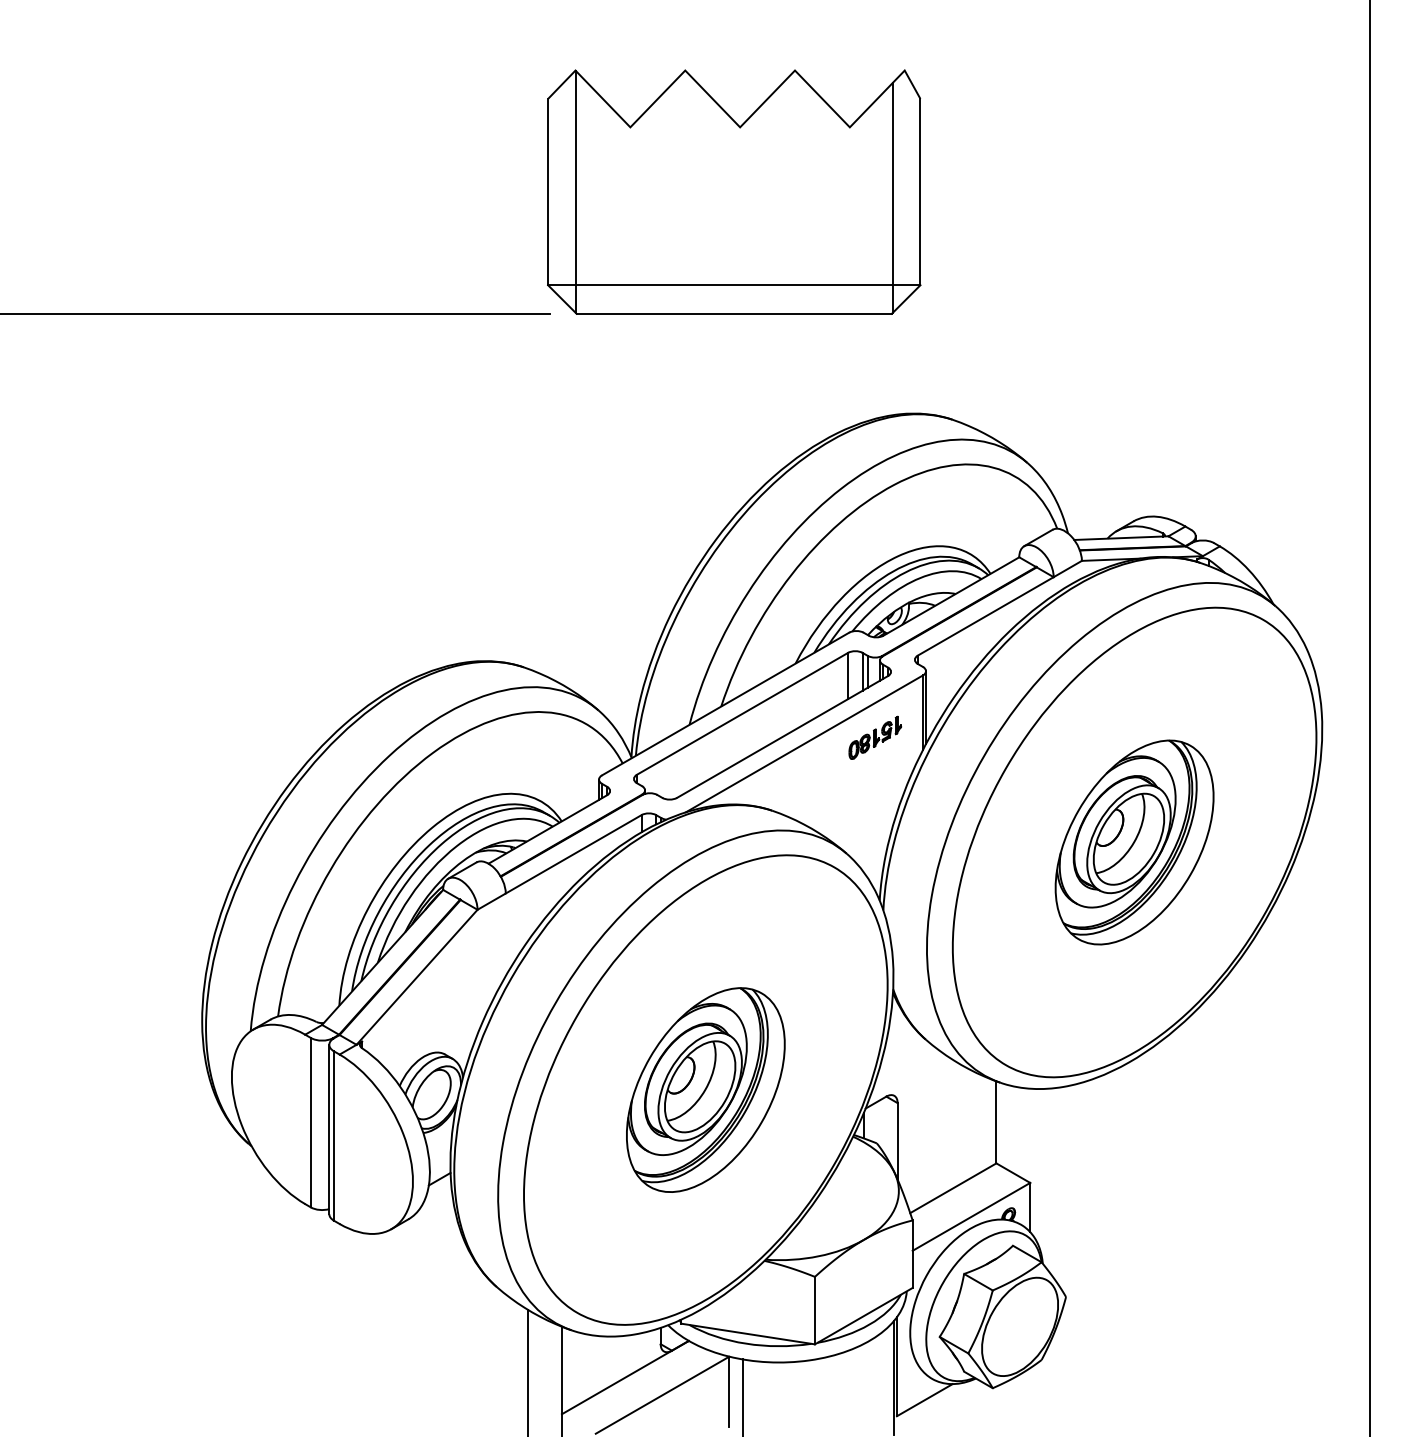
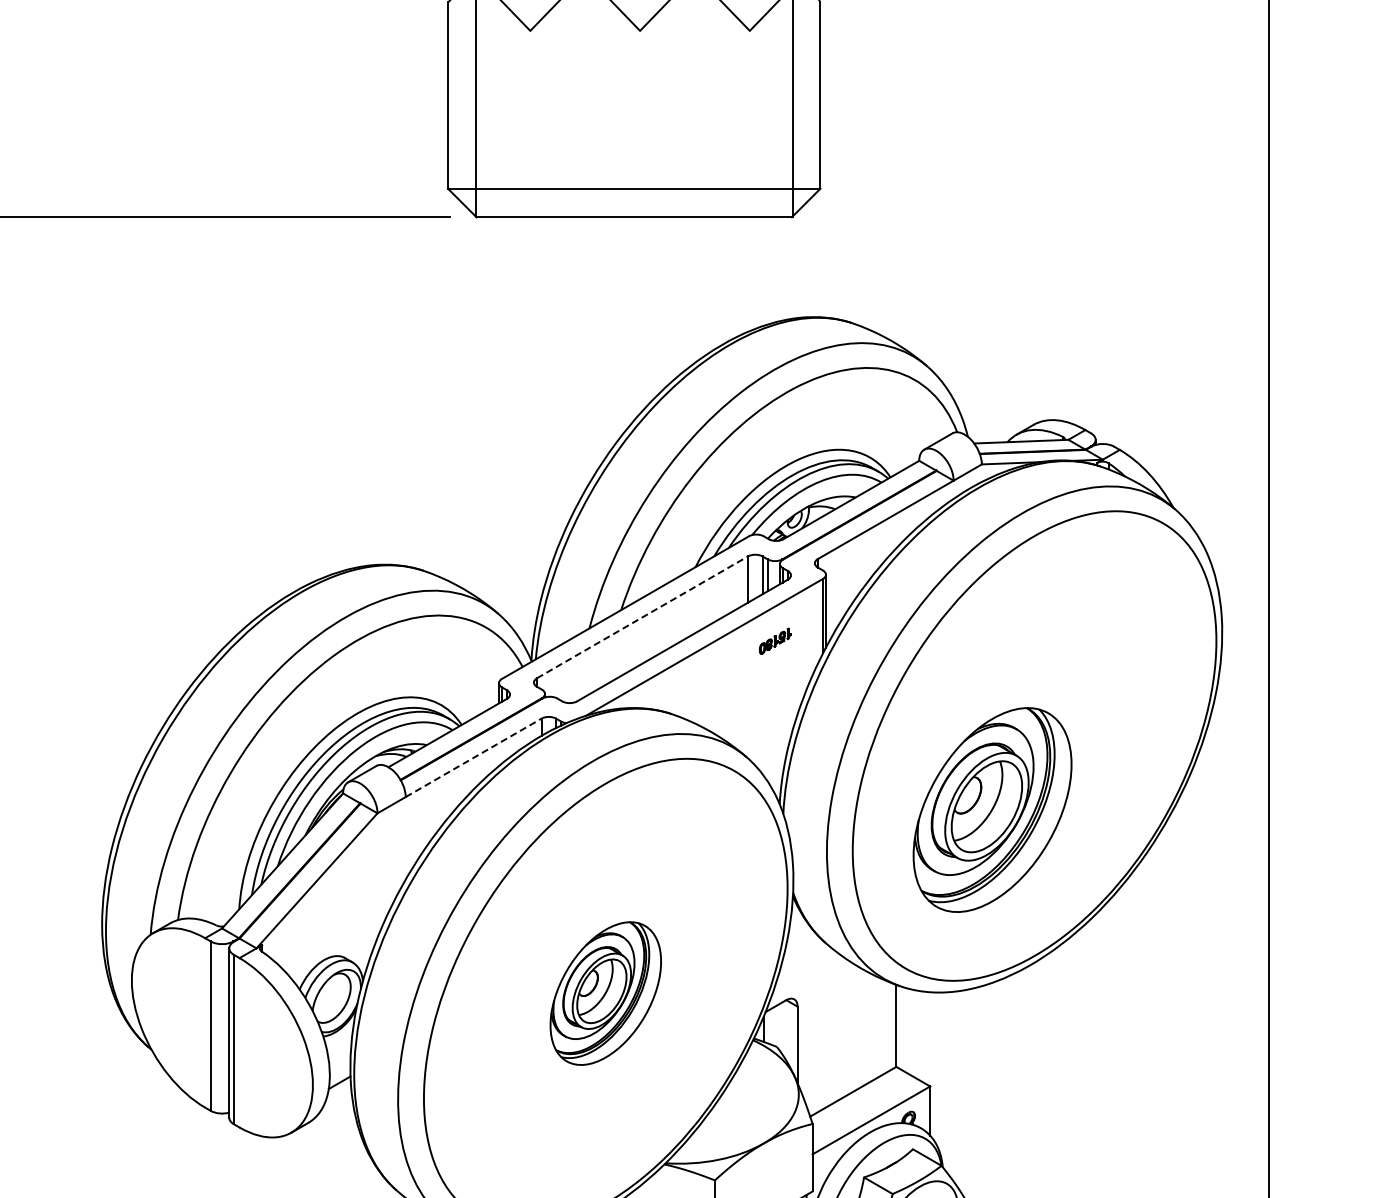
line: (742, 713) -> (642, 617), solid -> dashed
part: (875, 737) -> (775, 641), size x0.6
part: (1134, 842) -> (992, 810), moved
line: (574, 854) -> (474, 758), solid -> dashed
part: (705, 1089) -> (605, 993), size x0.7

